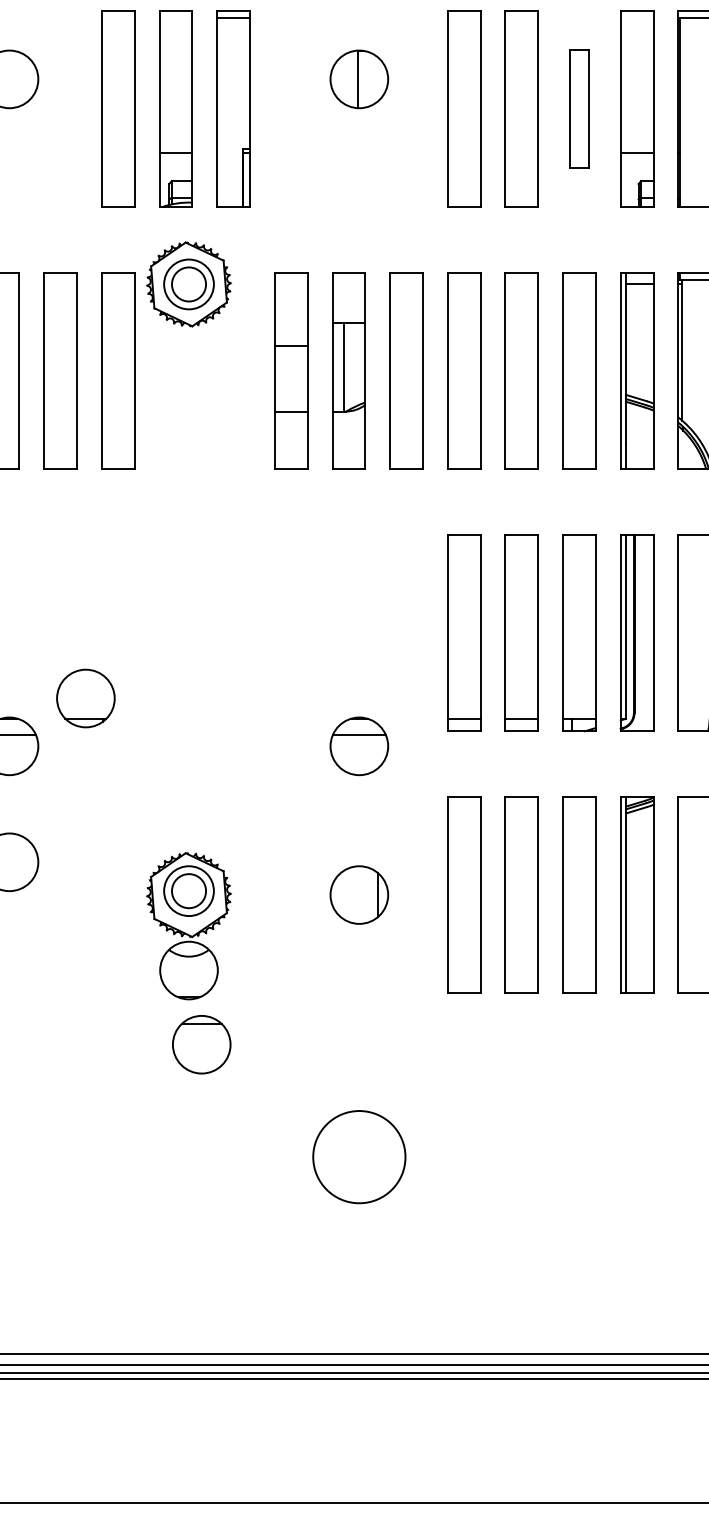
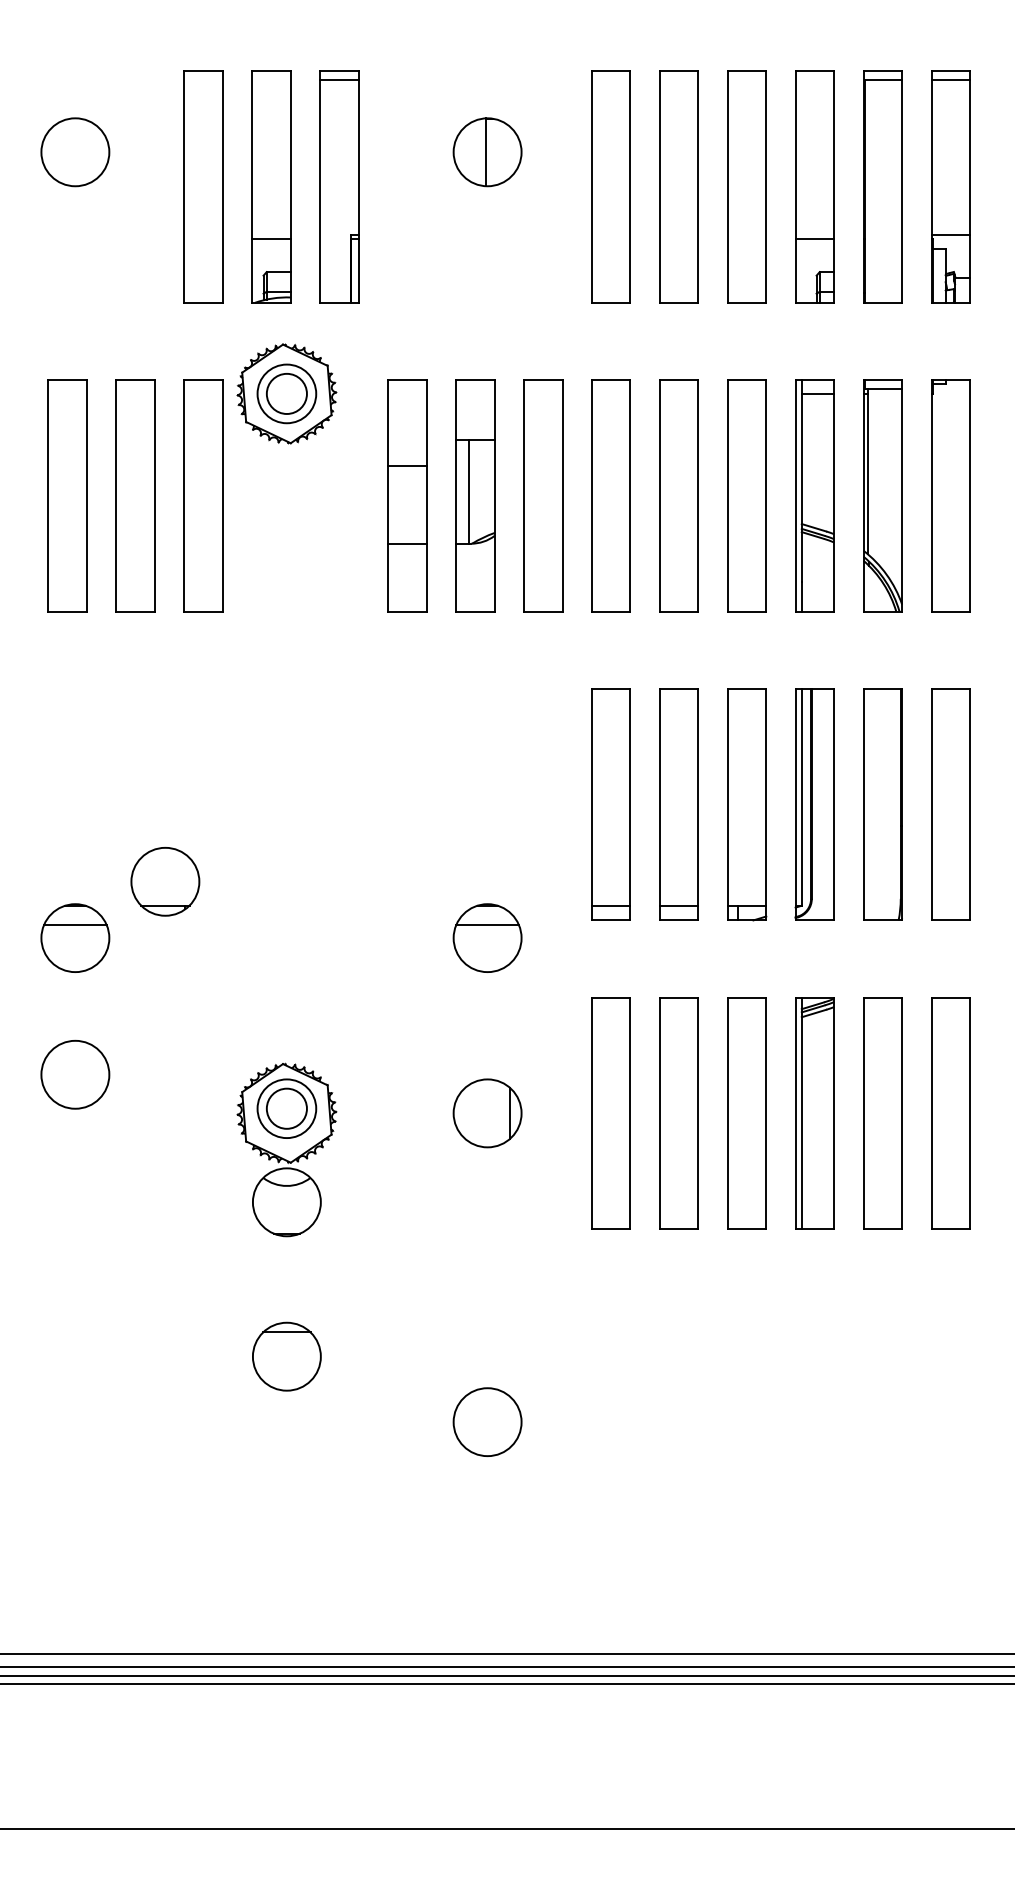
part: (579, 108) -> (746, 186), size x1.67
part: (201, 1044) -> (286, 1356), moved
circle: (359, 1157) -> (487, 1422), size x0.62

